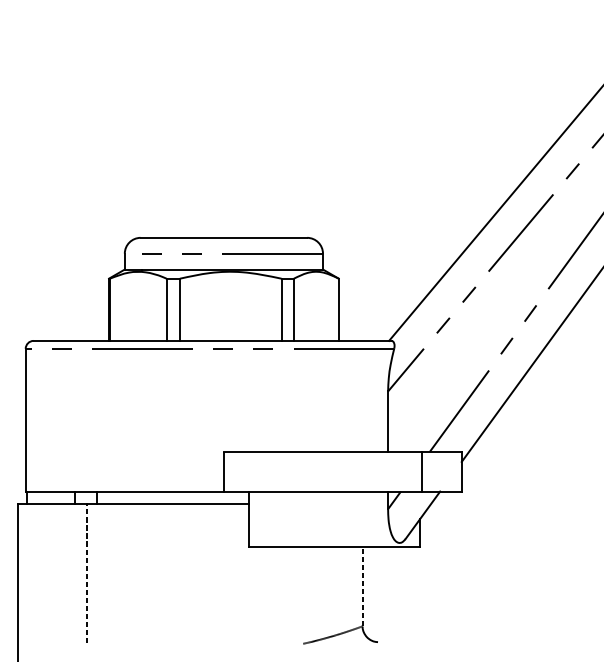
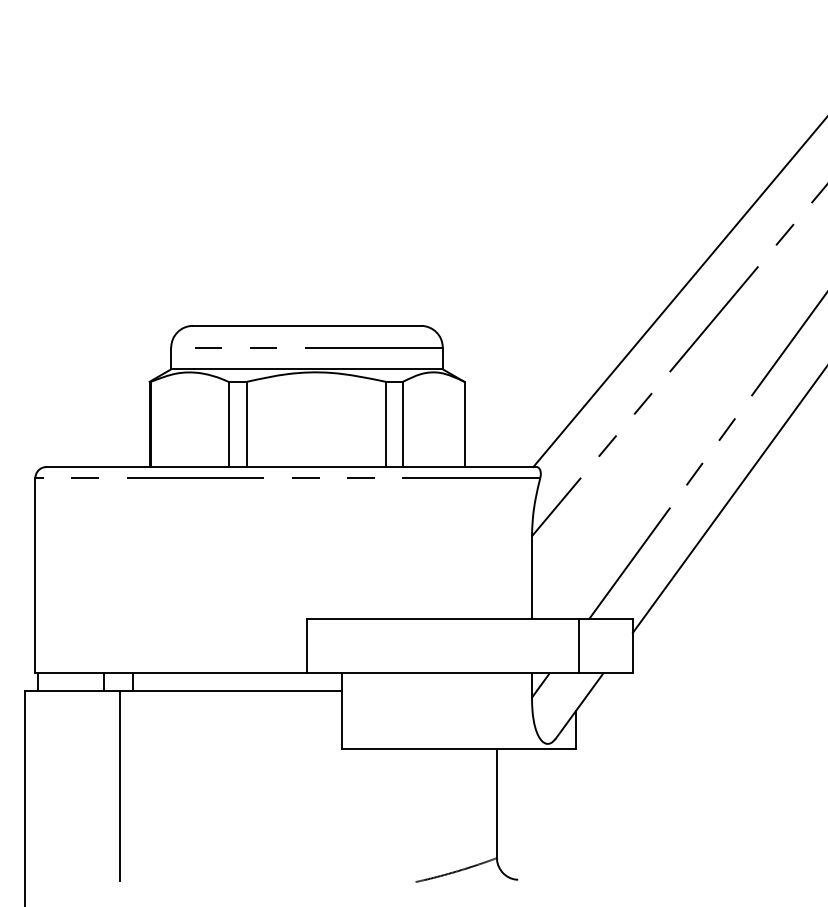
line: (87, 573) -> (119, 785), dashed -> solid
line: (362, 586) -> (497, 803), dashed -> solid

